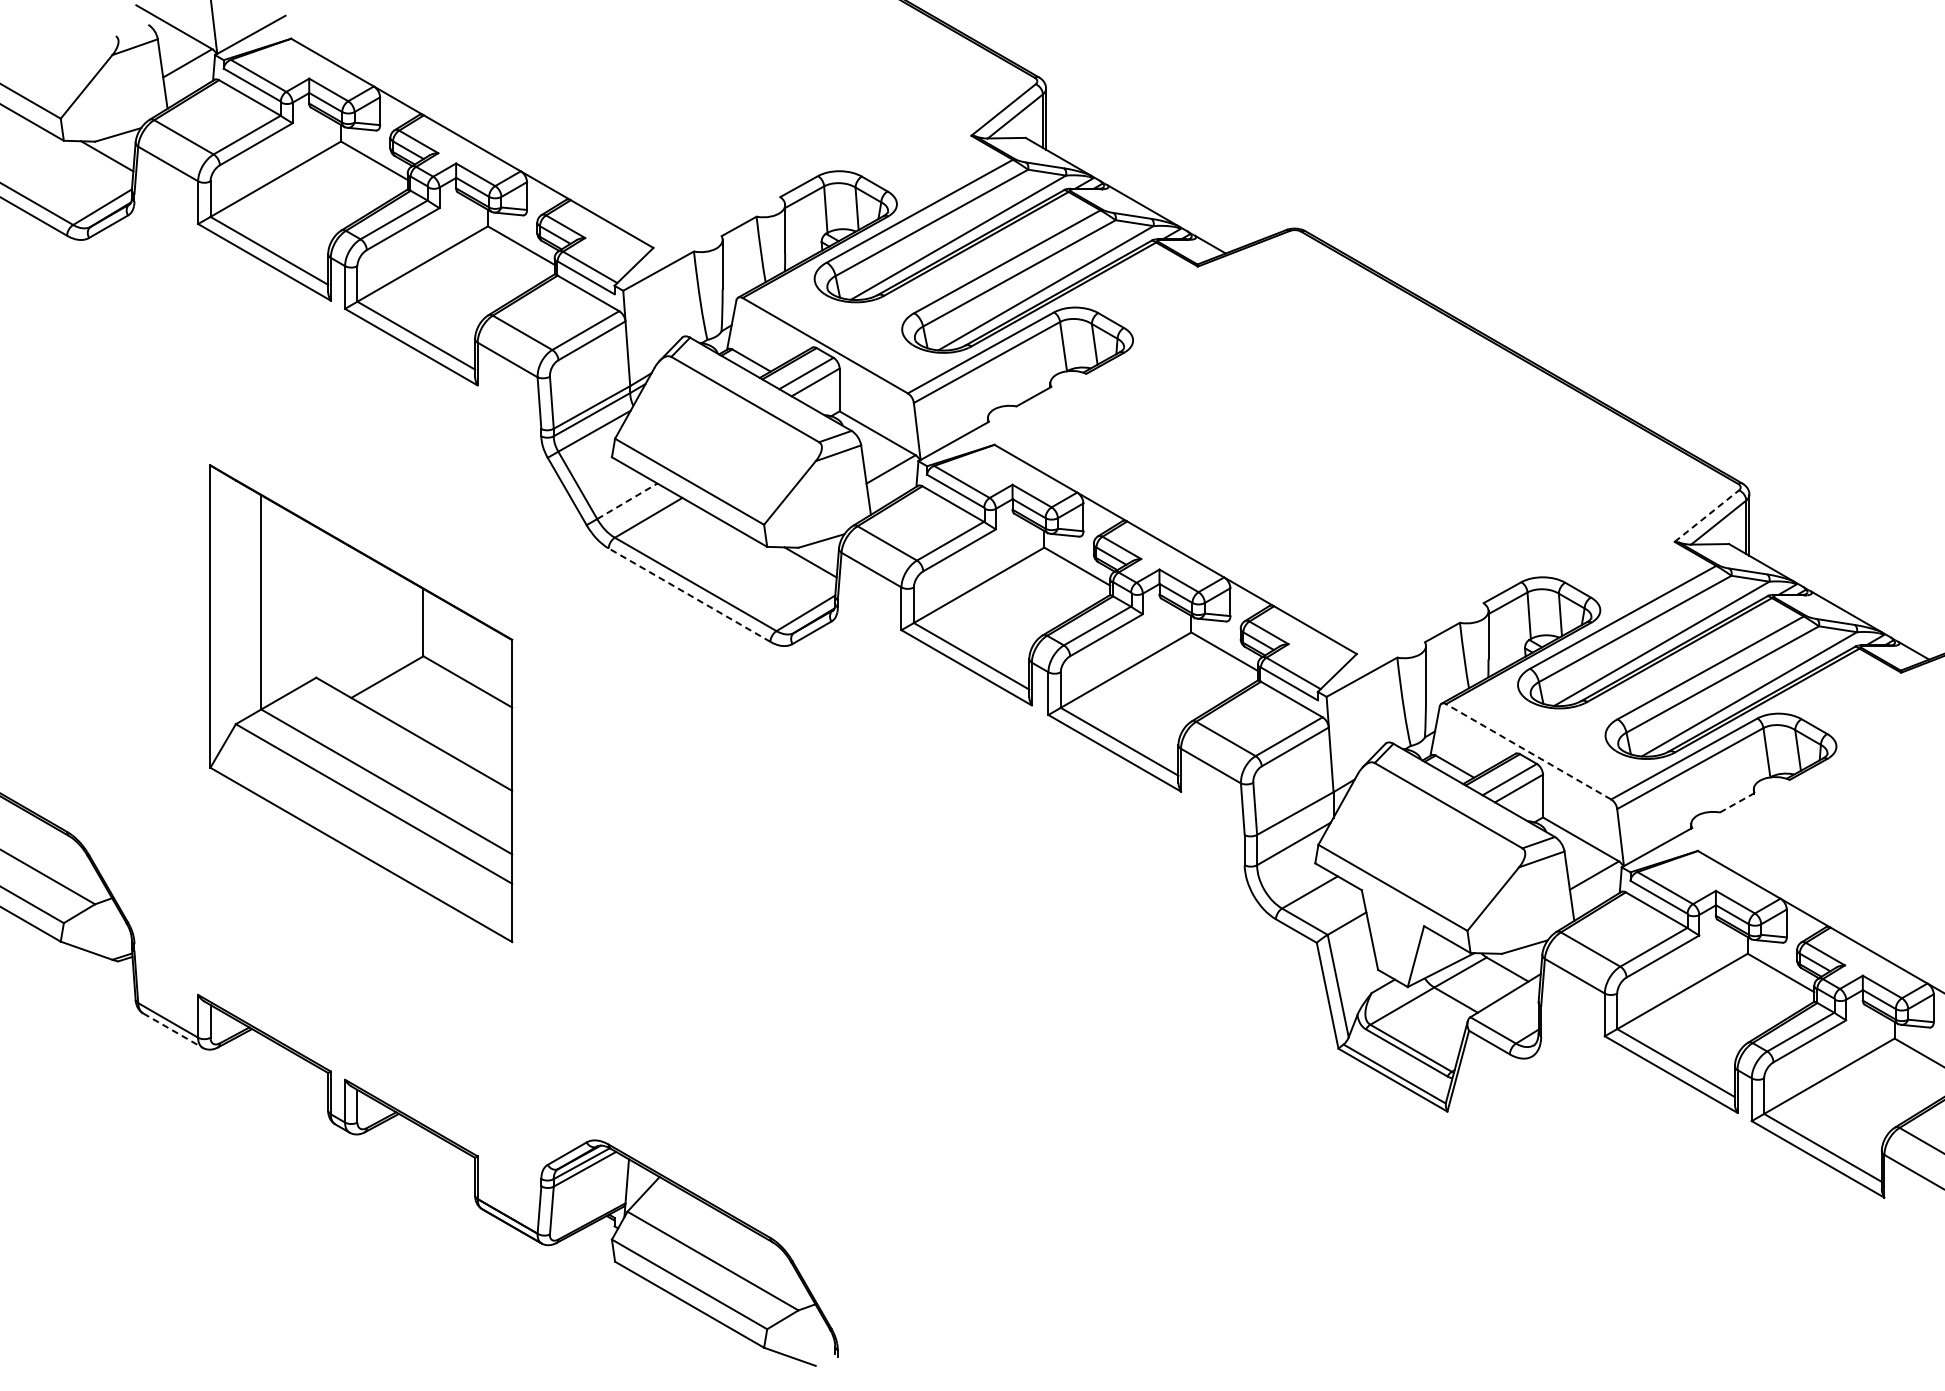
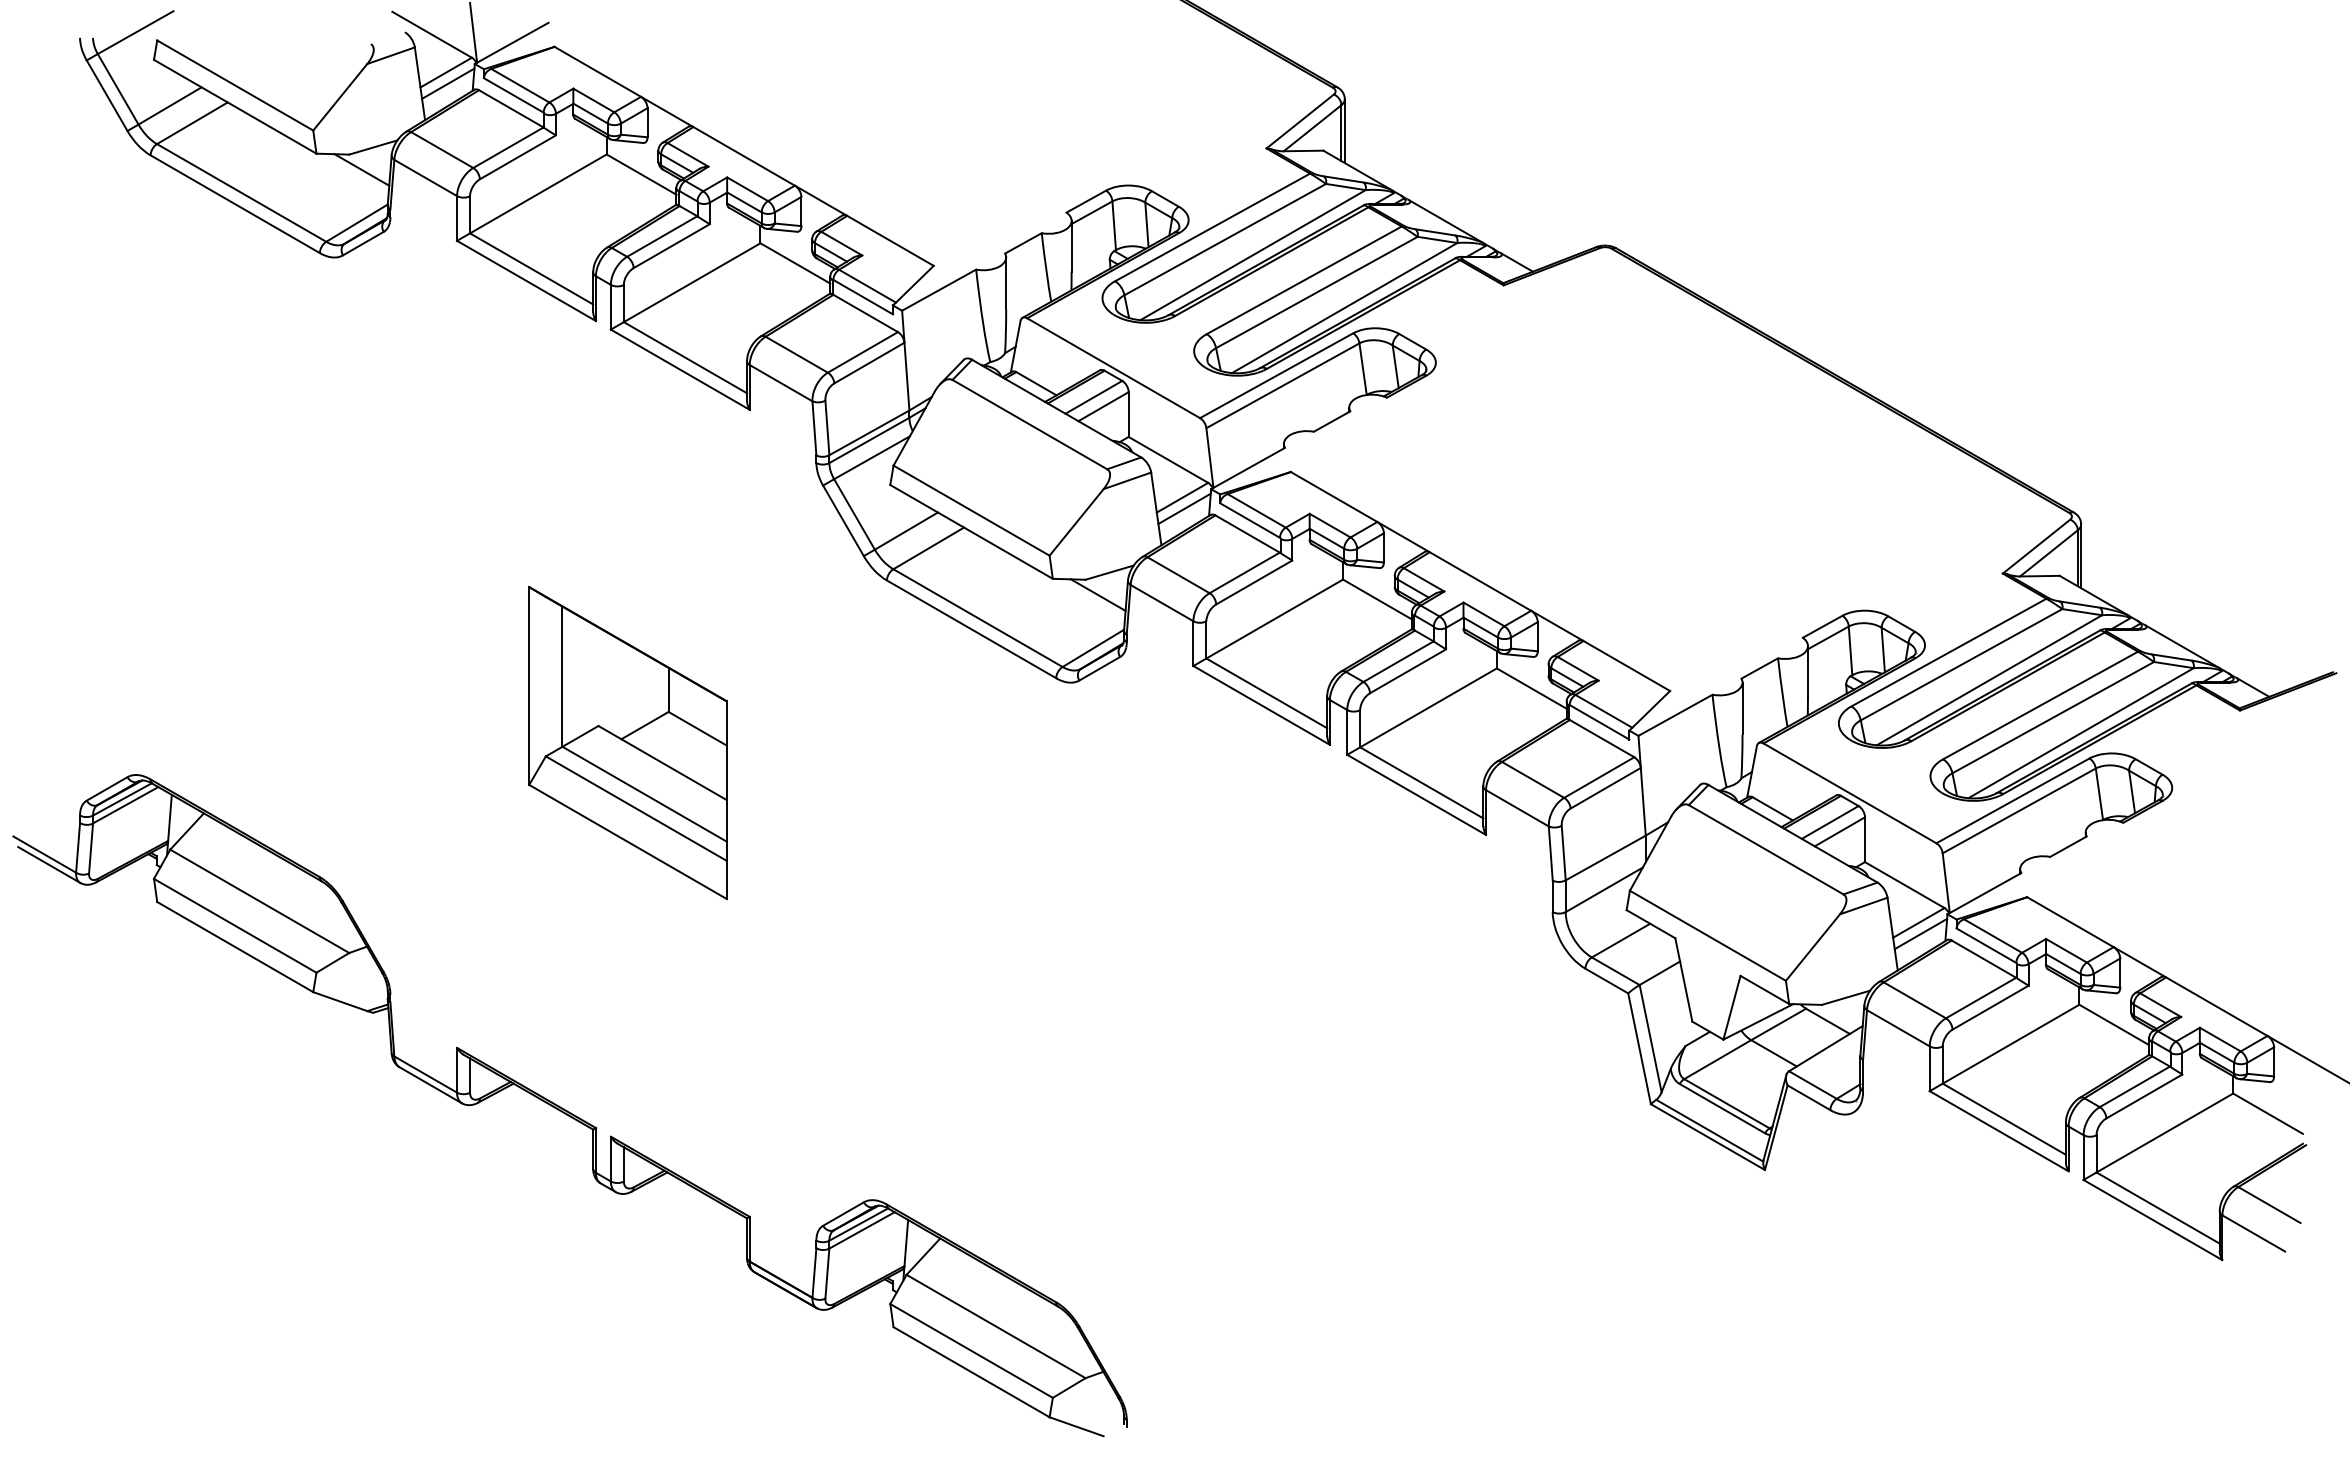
line: (189, 73) -> (448, 83), added
line: (892, 479) -> (1184, 508), added
line: (627, 501) -> (906, 531), dashed -> solid
line: (1706, 516) -> (2036, 546), dashed -> solid
line: (689, 595) -> (971, 629), dashed -> solid
part: (360, 703) -> (627, 742), size x0.62
line: (1528, 751) -> (1849, 793), dashed -> solid
line: (1737, 802) -> (2068, 846), dashed -> solid
line: (1596, 885) -> (1920, 933), added
line: (172, 1030) -> (430, 1085), dashed -> solid

